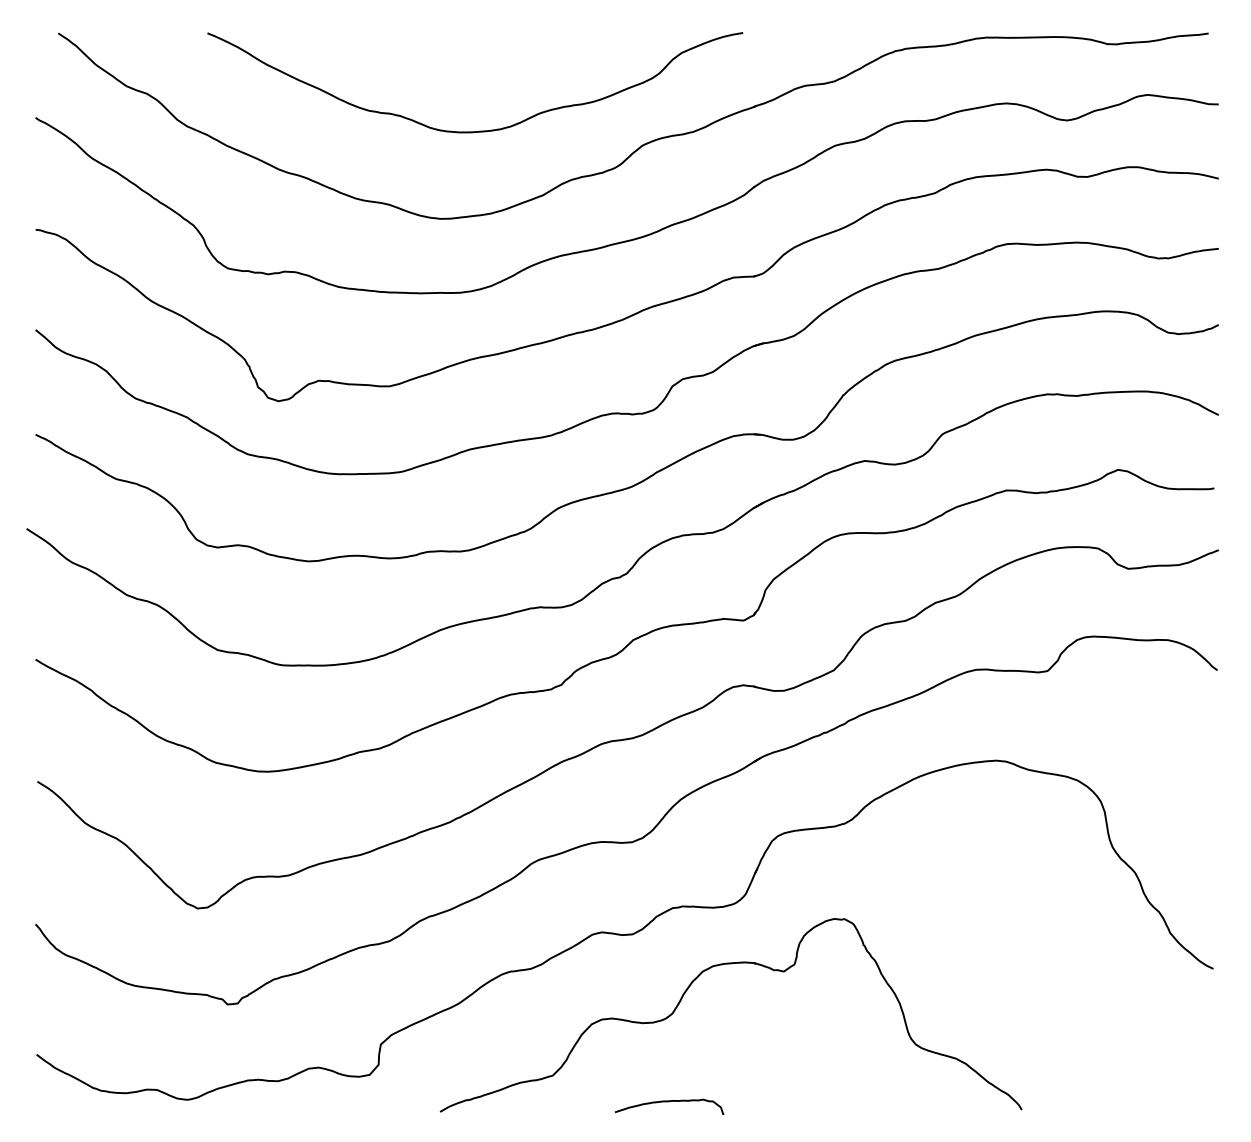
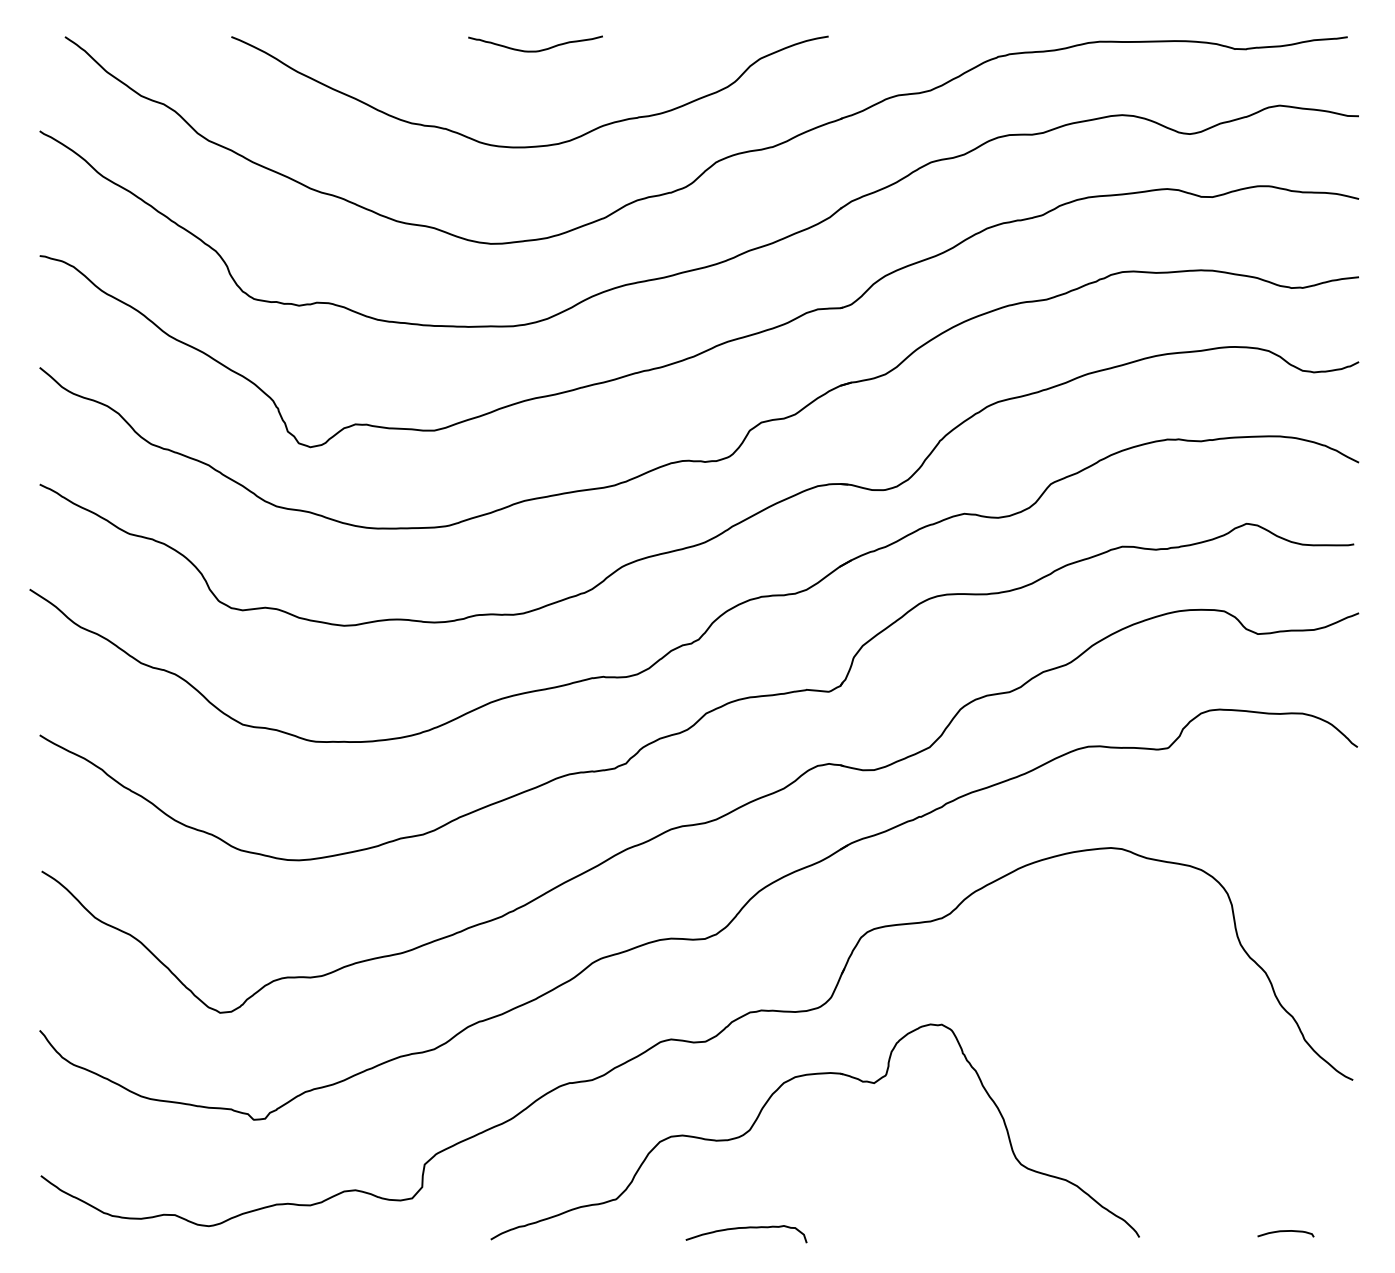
curve: (480, 45) -> (535, 50), added
curve: (1152, 1104) -> (1285, 1231), added

